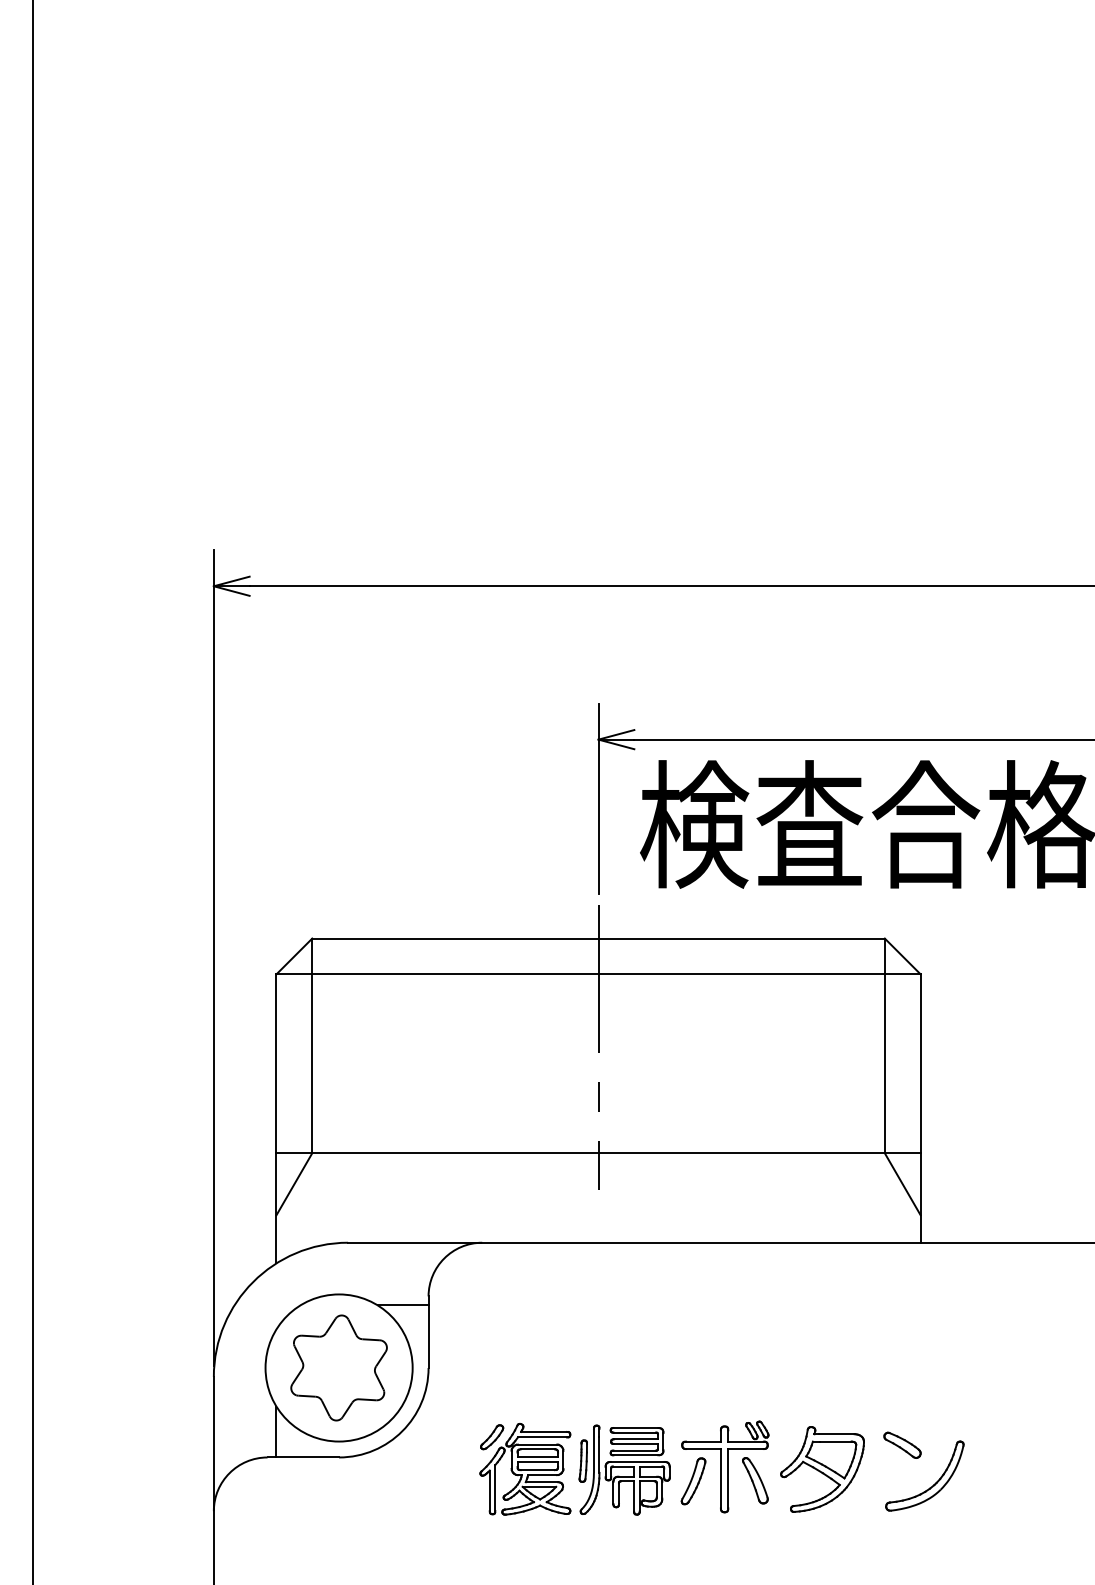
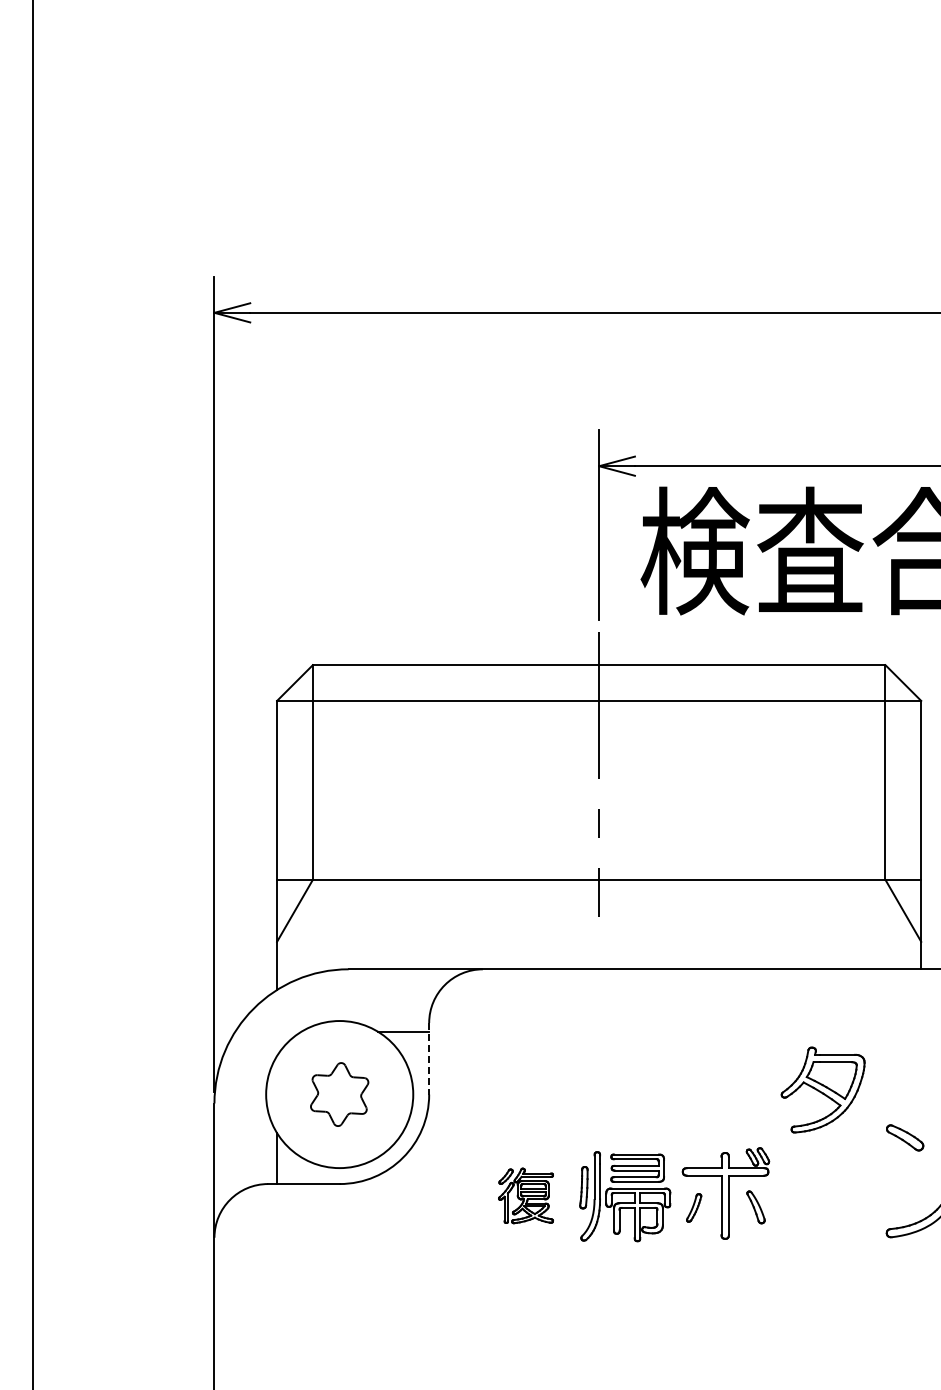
line: (428, 1332) -> (429, 1059), solid -> dashed
part: (338, 1367) -> (339, 1094), size x0.6
part: (902, 1444) -> (905, 1137), moved
part: (525, 1469) -> (526, 1196), size x0.6
part: (822, 1469) -> (823, 1090), moved
part: (755, 1480) -> (756, 1207), size x0.7
part: (693, 1481) -> (694, 1208), size x0.6

